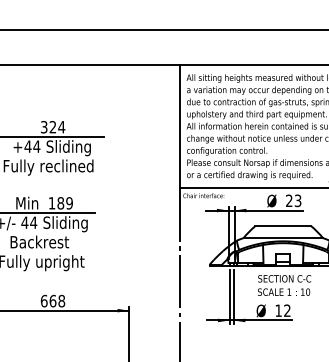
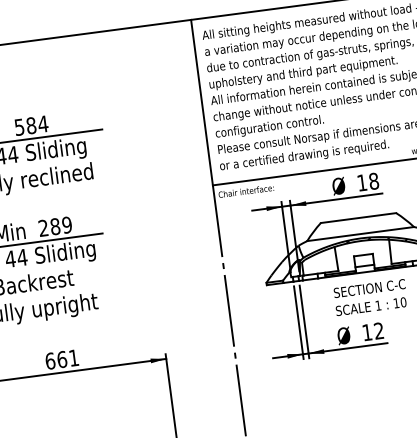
text: (48, 127) -> (25, 126), 324 -> 584
text: (293, 200) -> (367, 181), 23 -> 18
text: (51, 203) -> (42, 228), 189 -> 289
text: (61, 300) -> (73, 357), 668 -> 661

